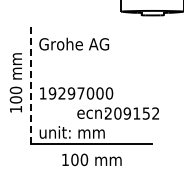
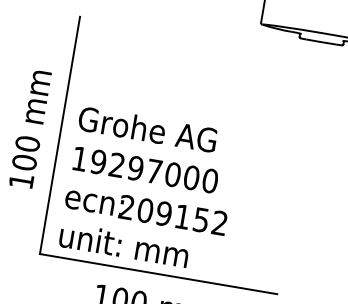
text: (74, 43) -> (148, 128), moved
line: (31, 82) -> (60, 133), dashed -> solid
text: (117, 113) -> (144, 210), moved

